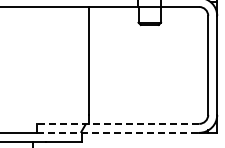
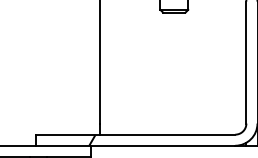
line: (118, 123) -> (135, 134), dashed -> solid
line: (118, 132) -> (135, 145), dashed -> solid

